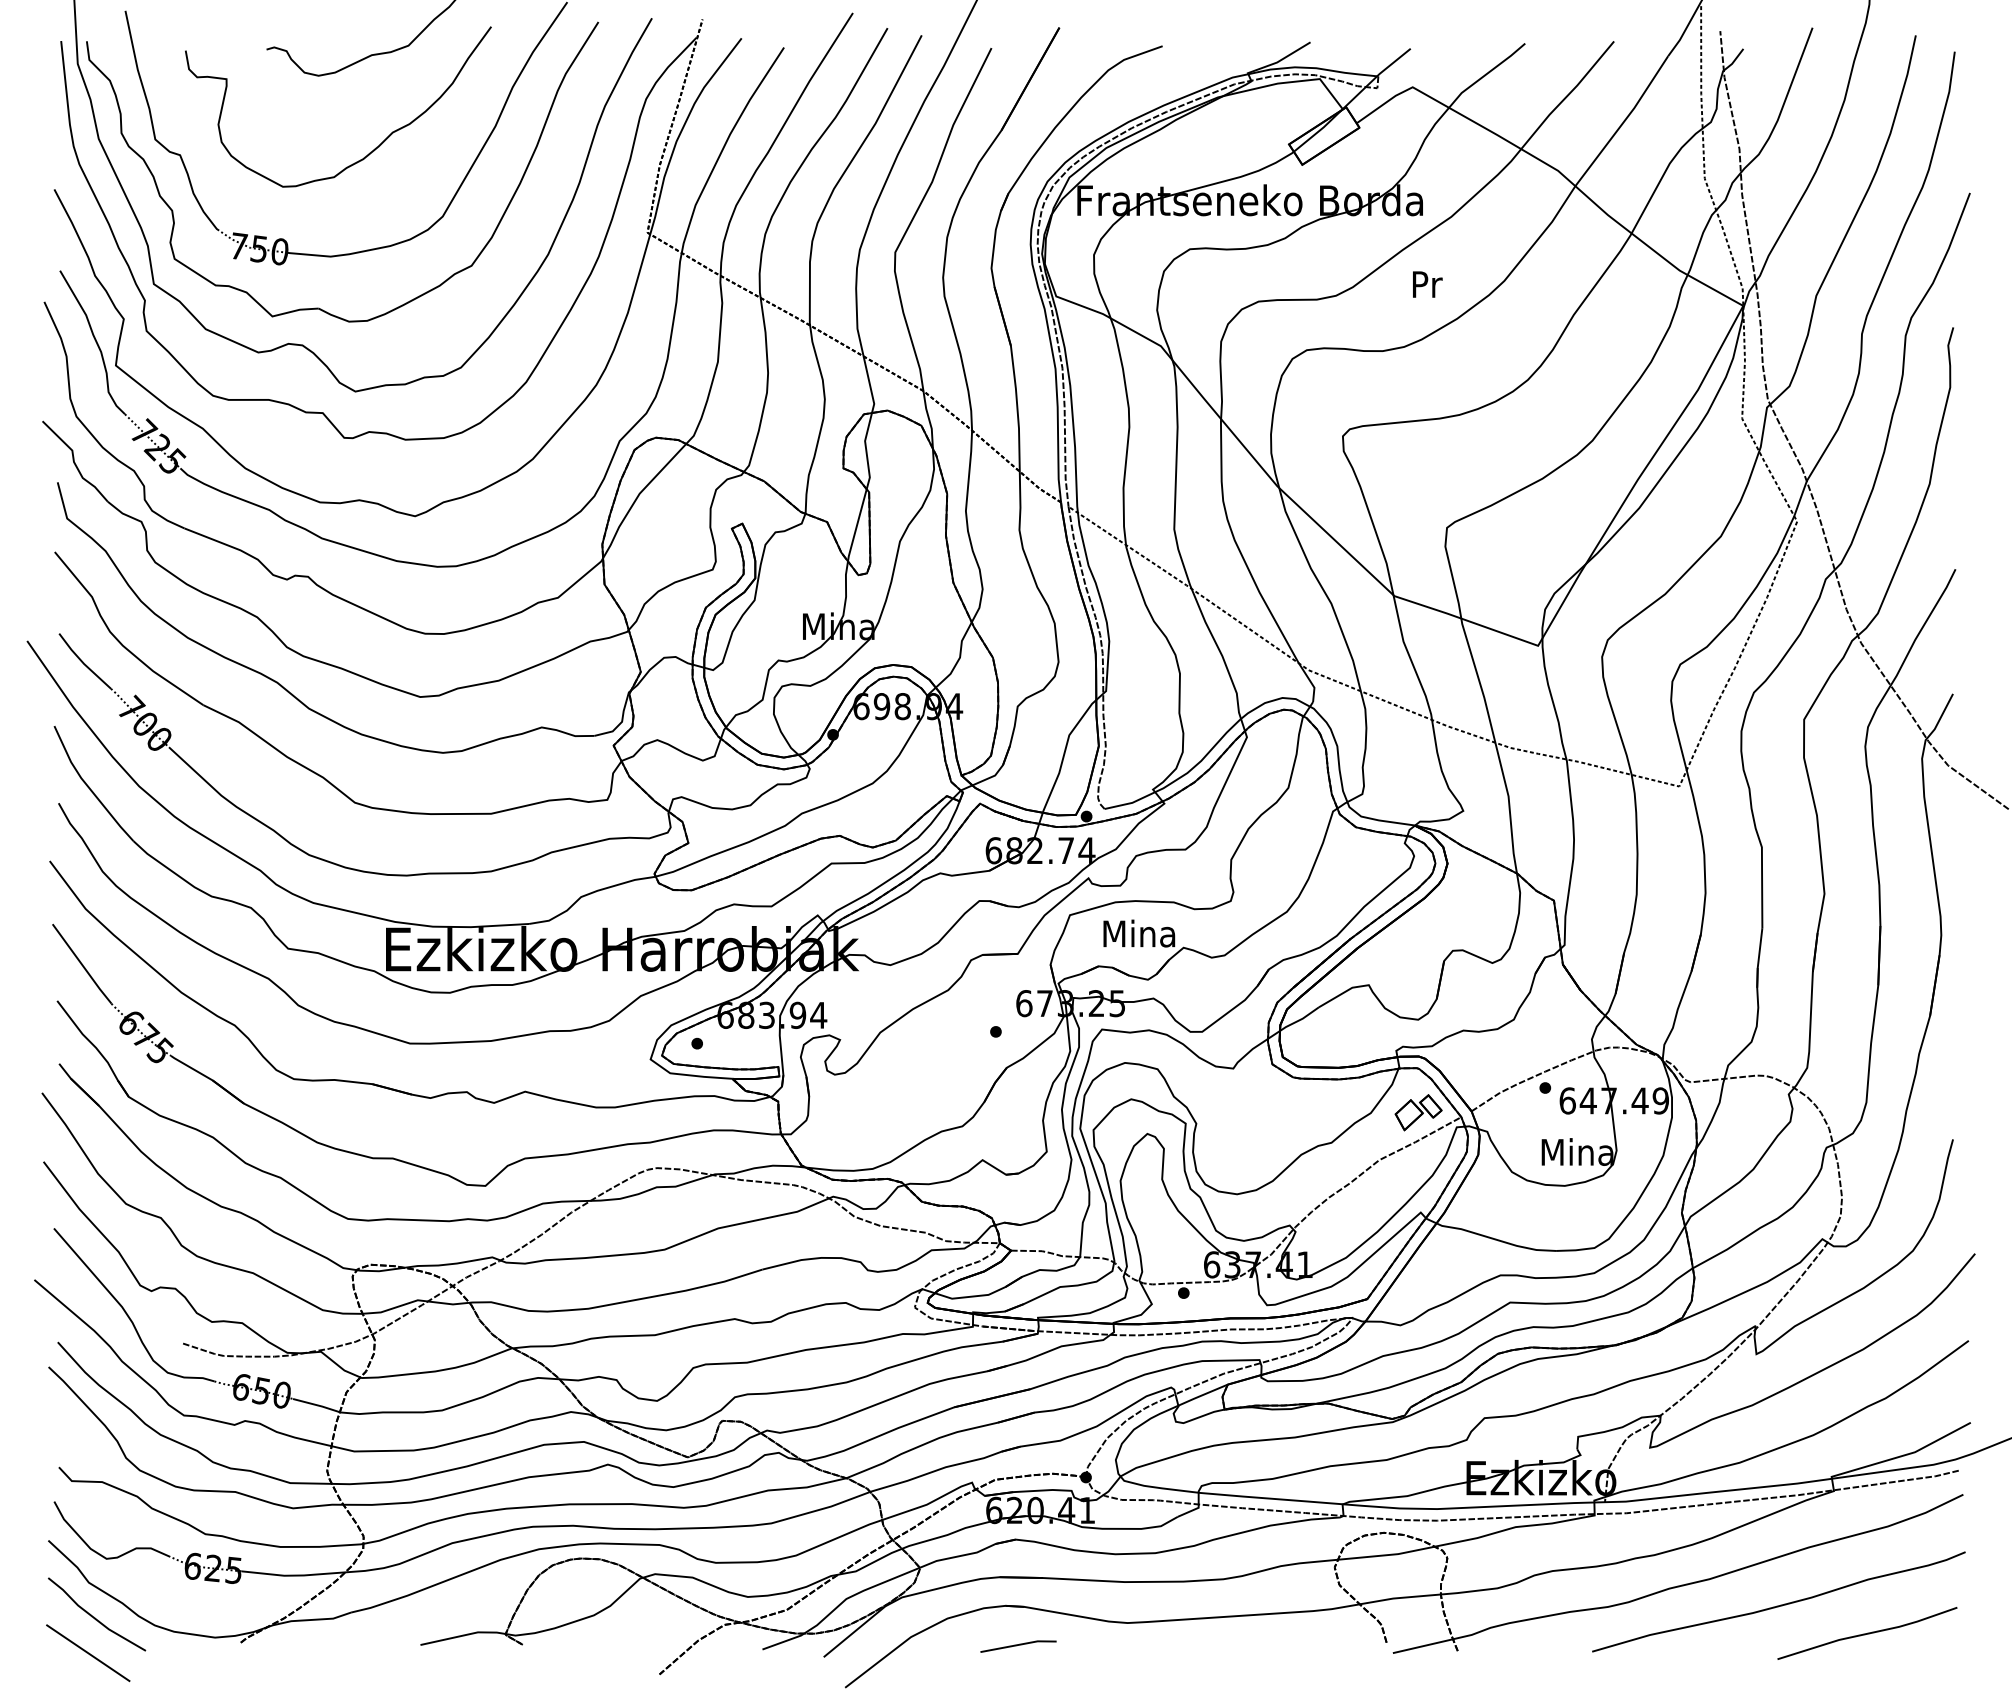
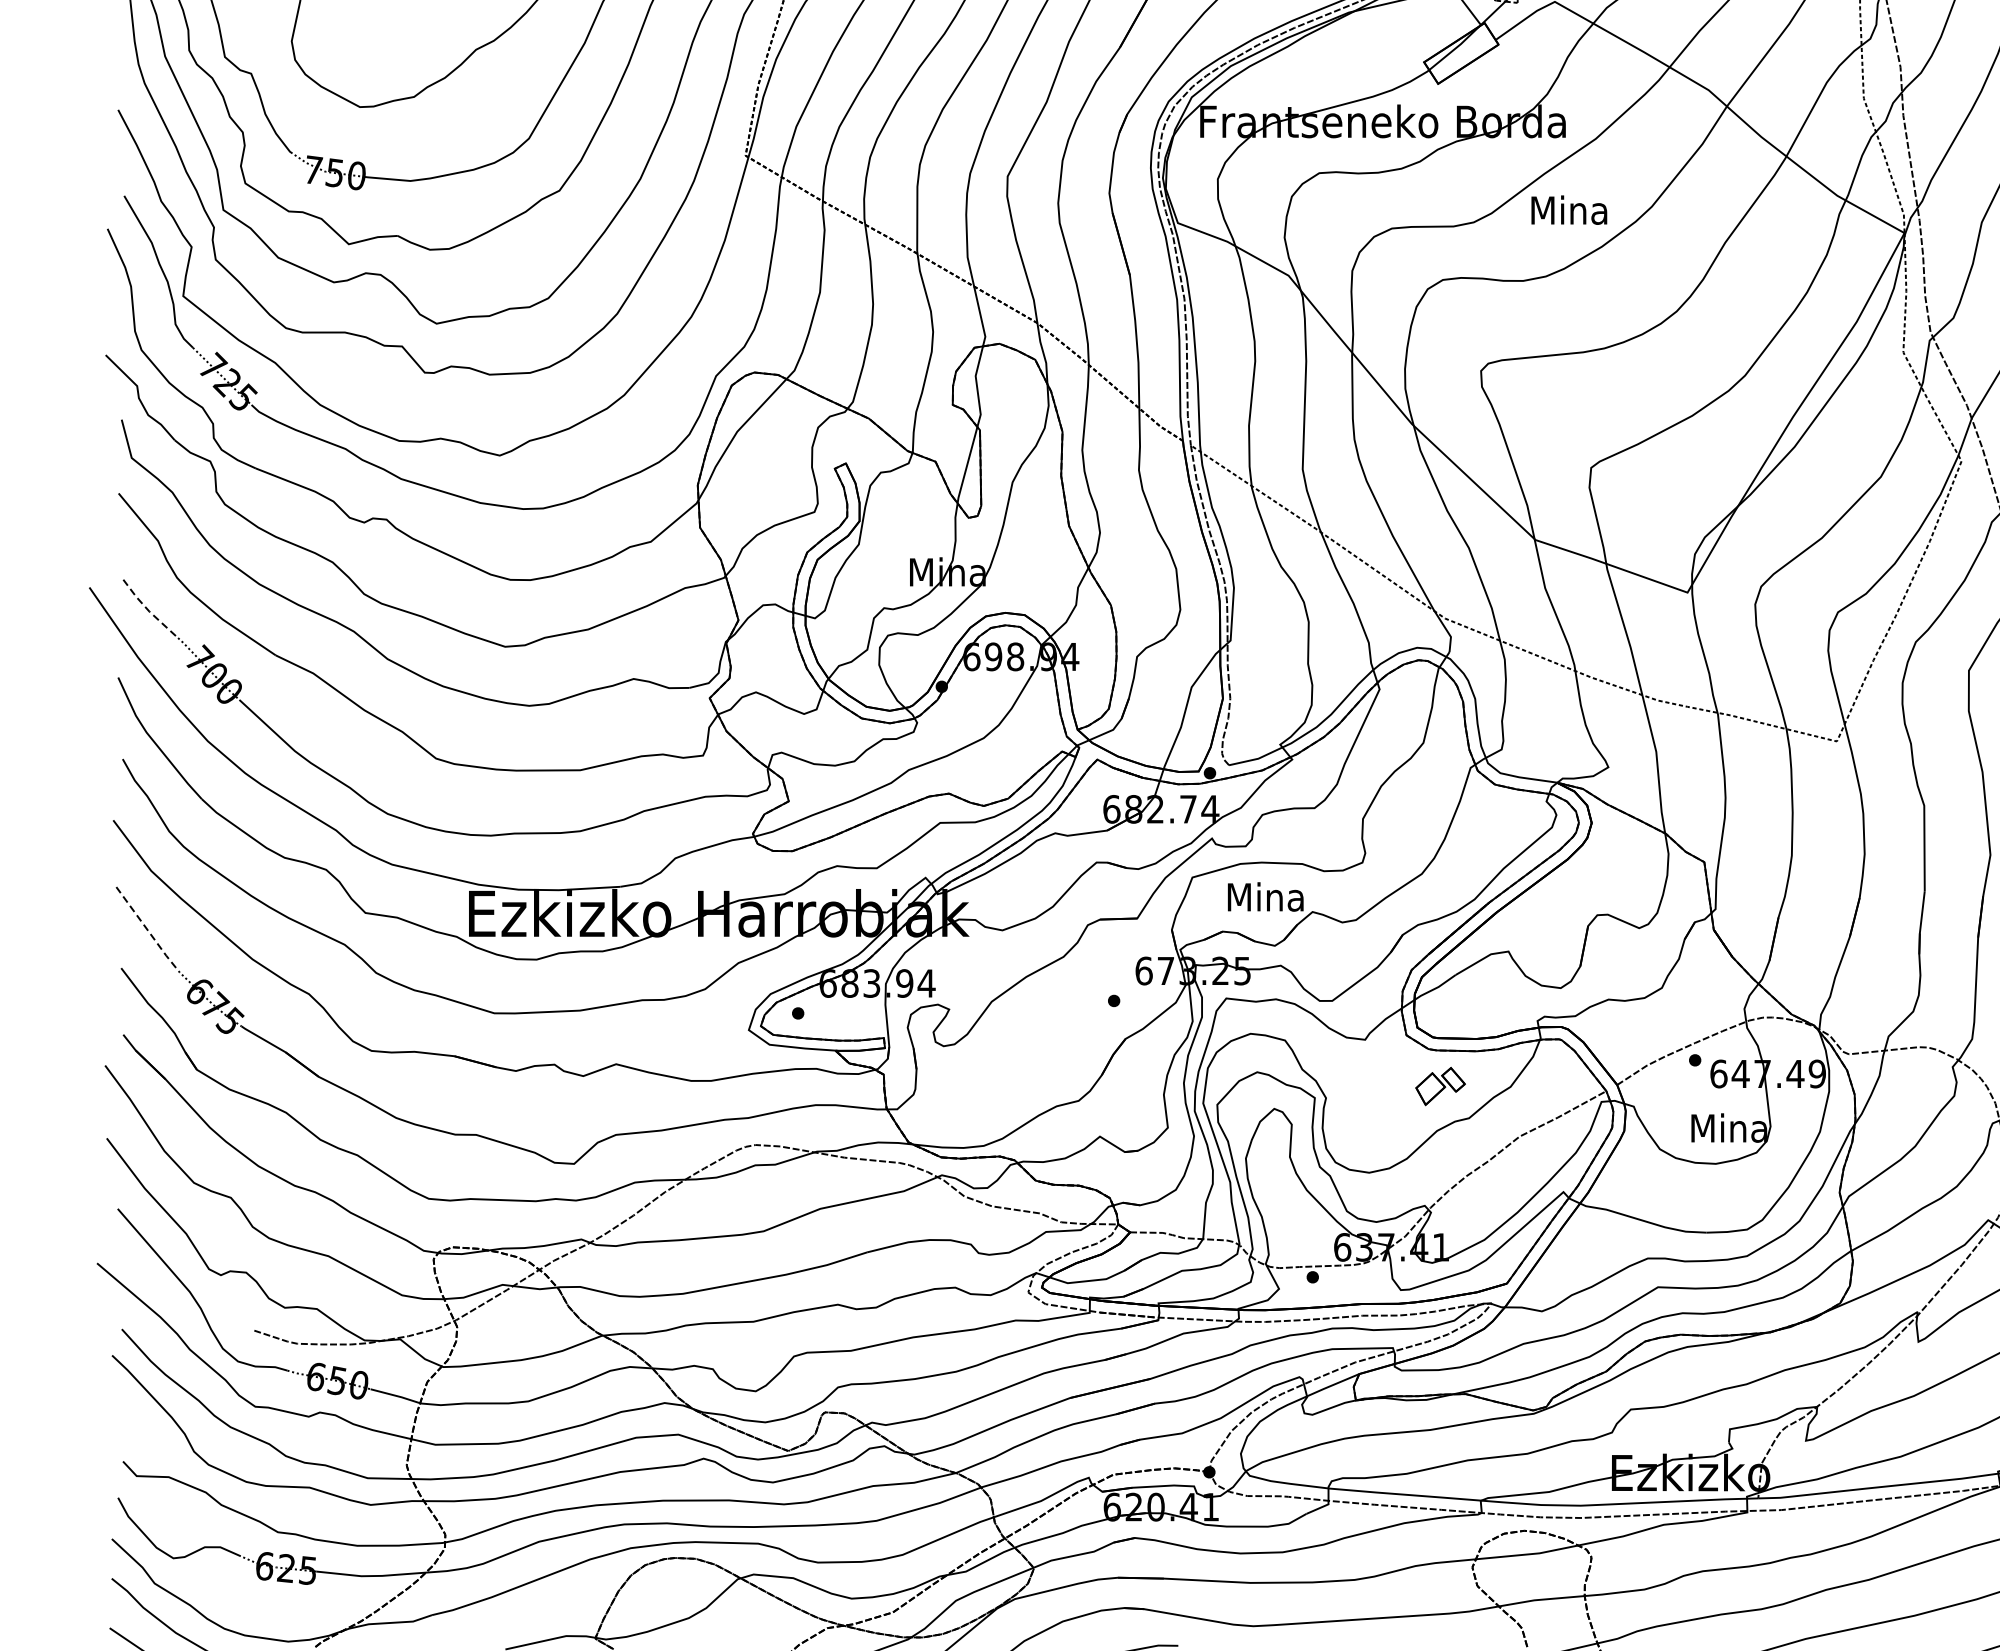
text: (1426, 284) -> (1569, 210), Pr -> Mina
line: (83, 663) -> (149, 611), solid -> dashed
line: (82, 965) -> (147, 930), solid -> dashed
part: (1418, 1112) -> (1440, 1086), moved

